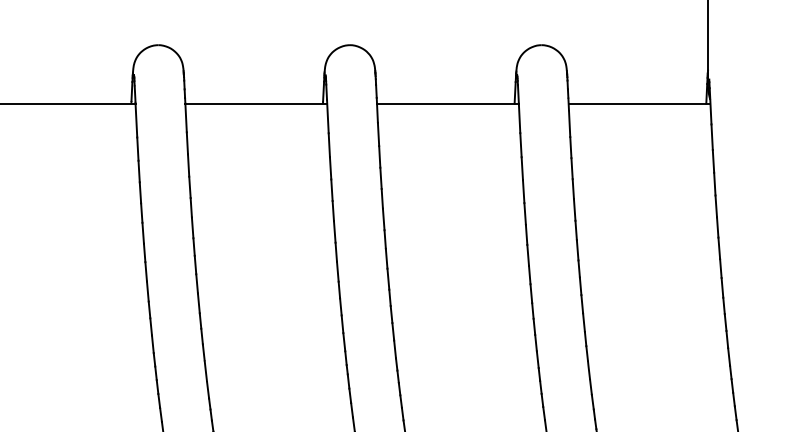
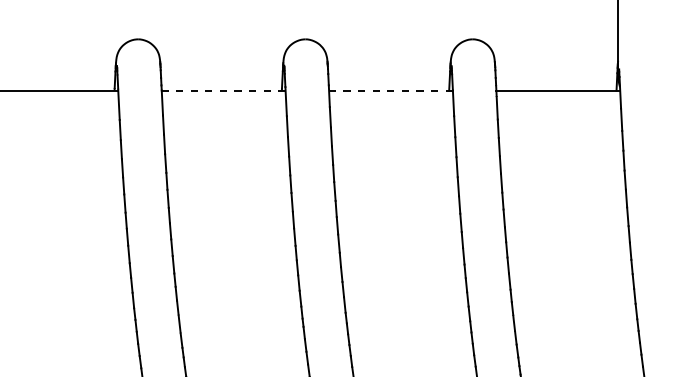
line: (256, 103) -> (223, 90), solid -> dashed
line: (447, 103) -> (390, 90), solid -> dashed

